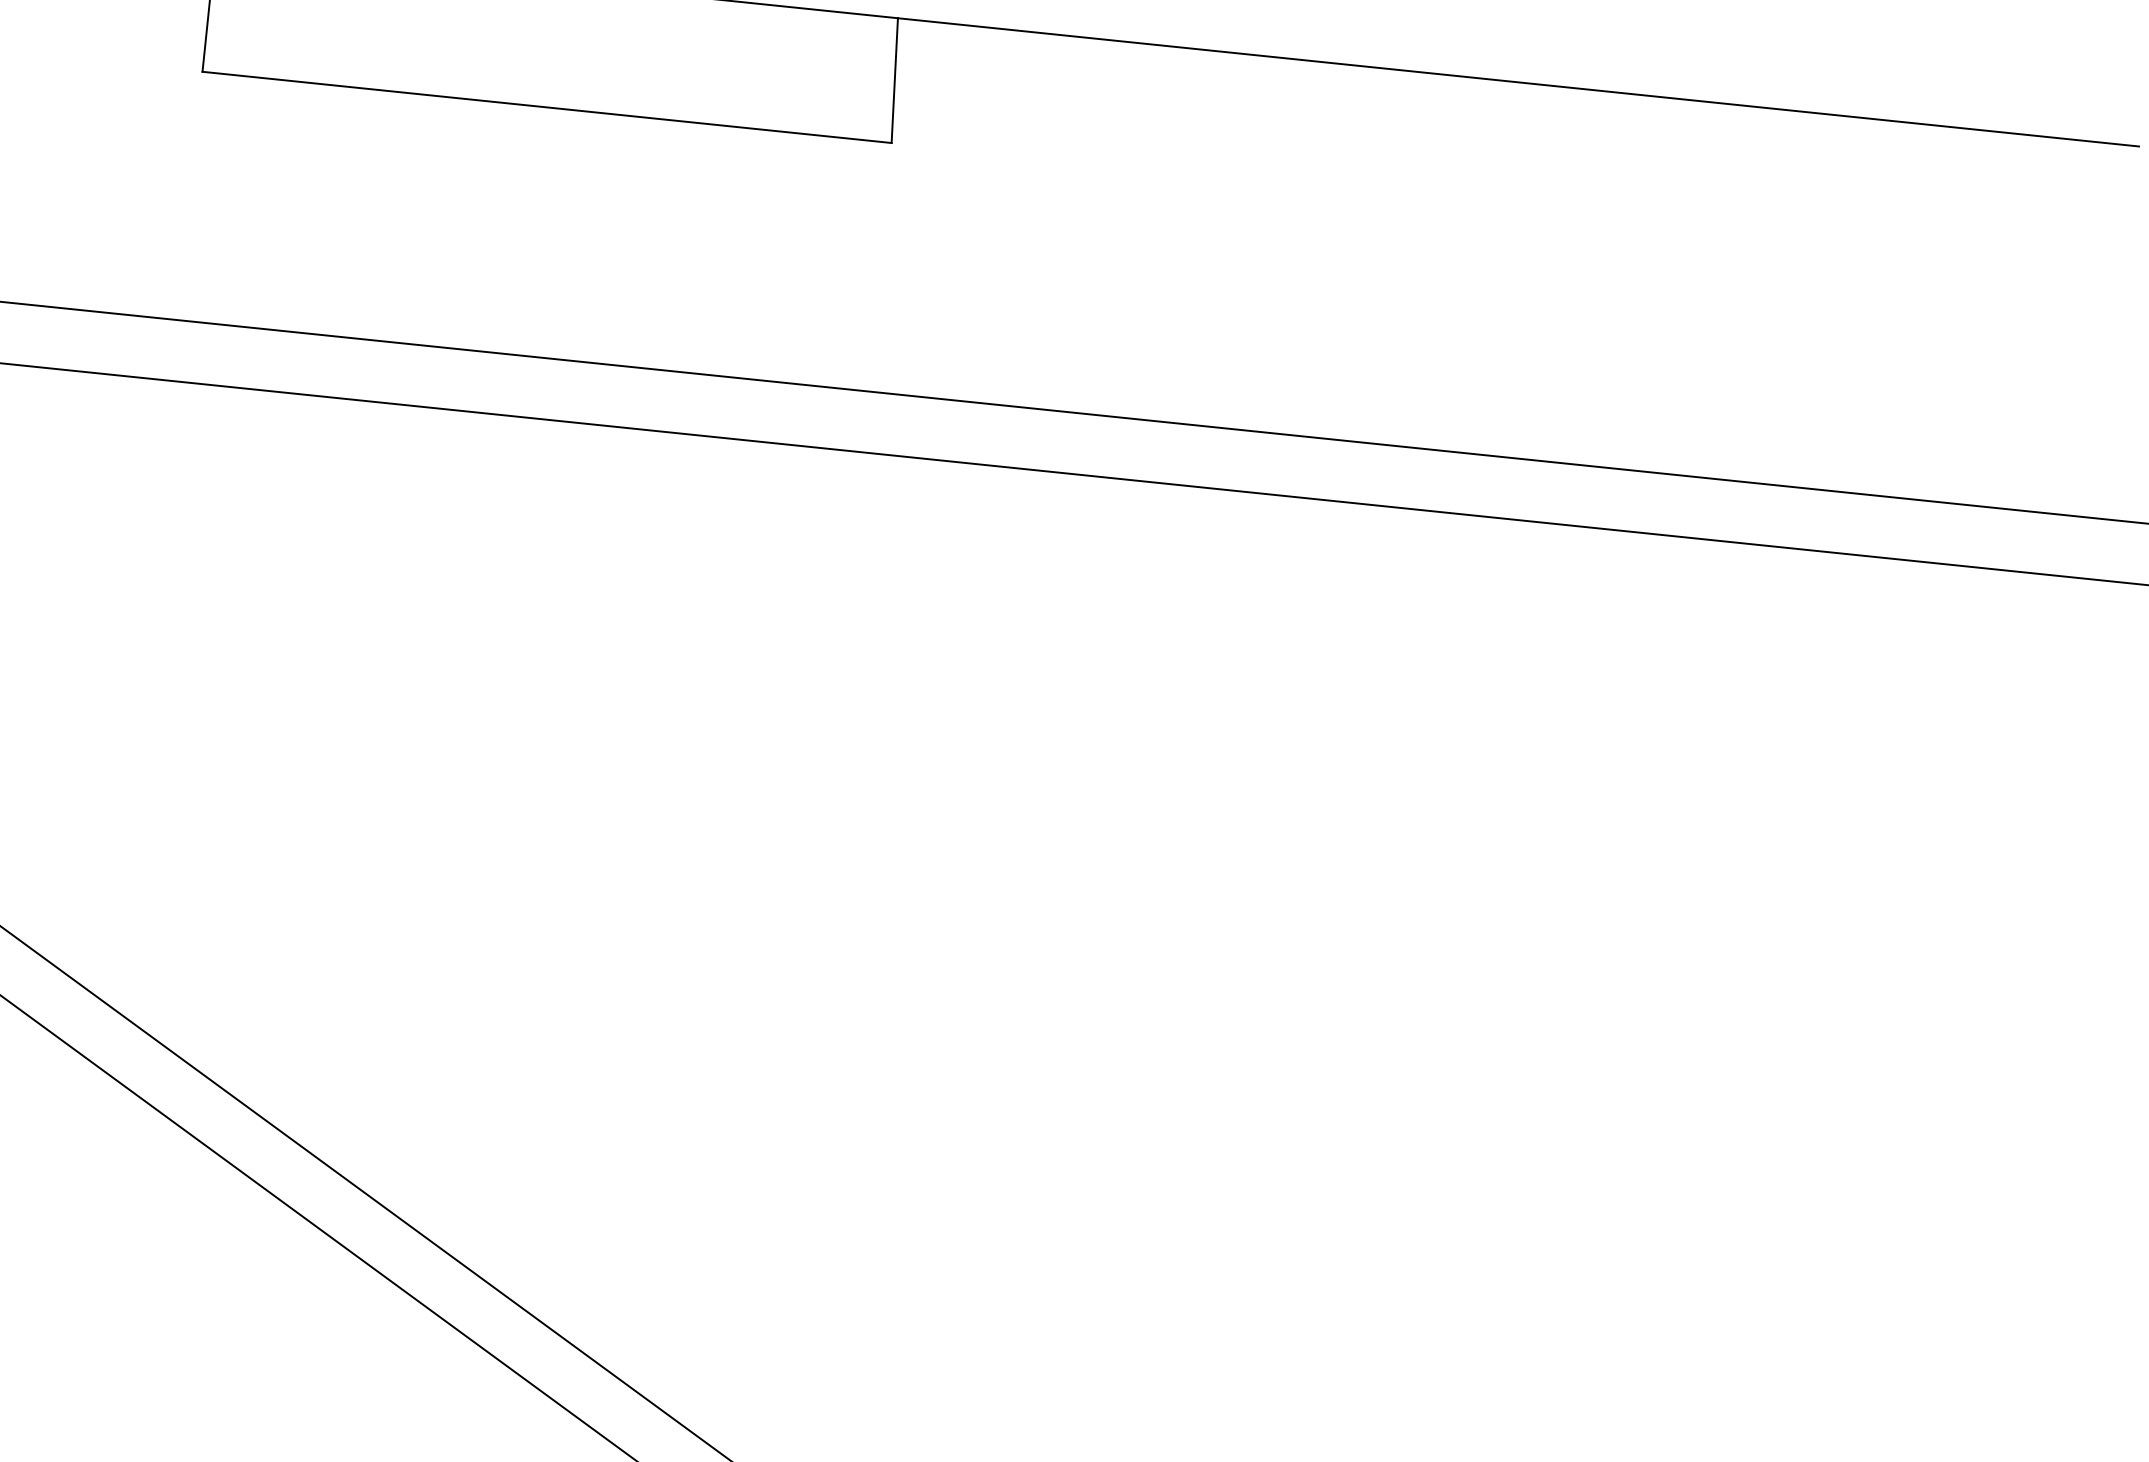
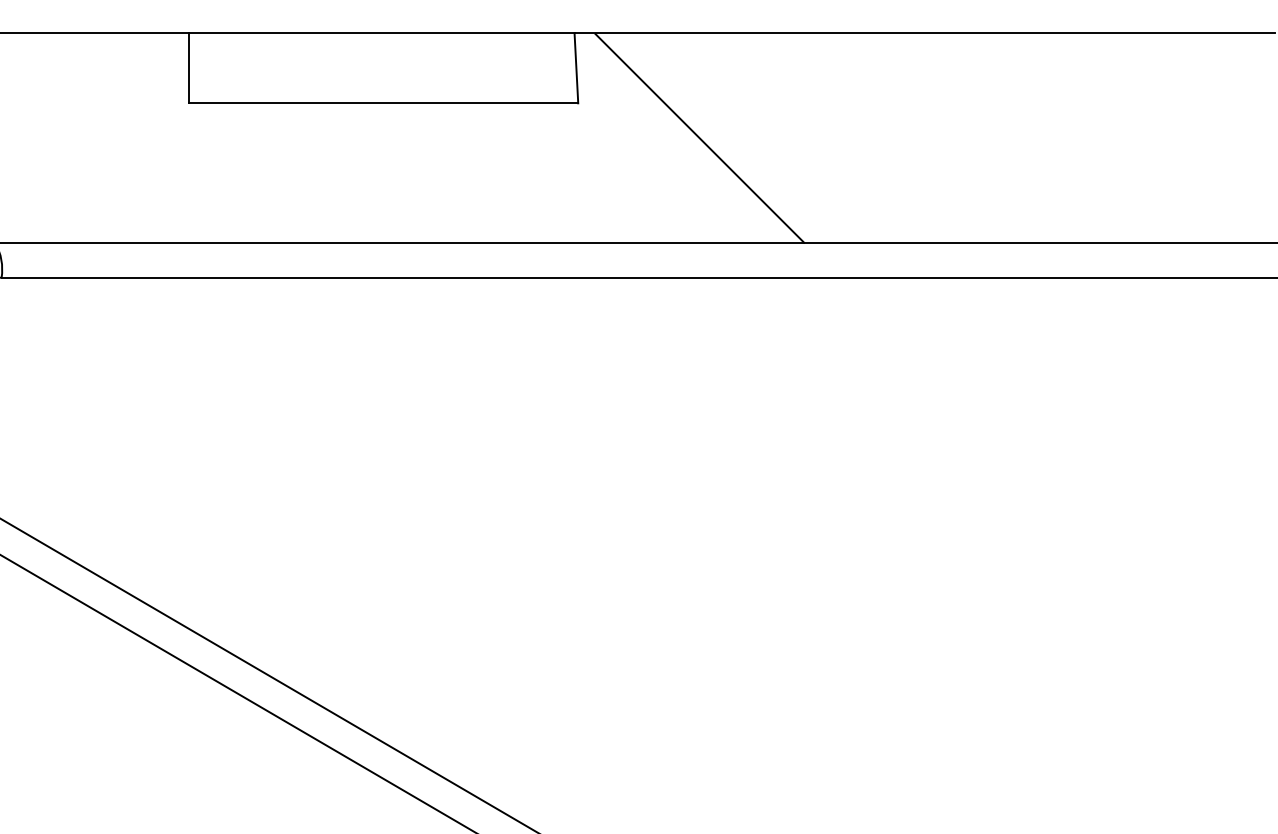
hatch: (1100, 227) -> (699, 138), added

